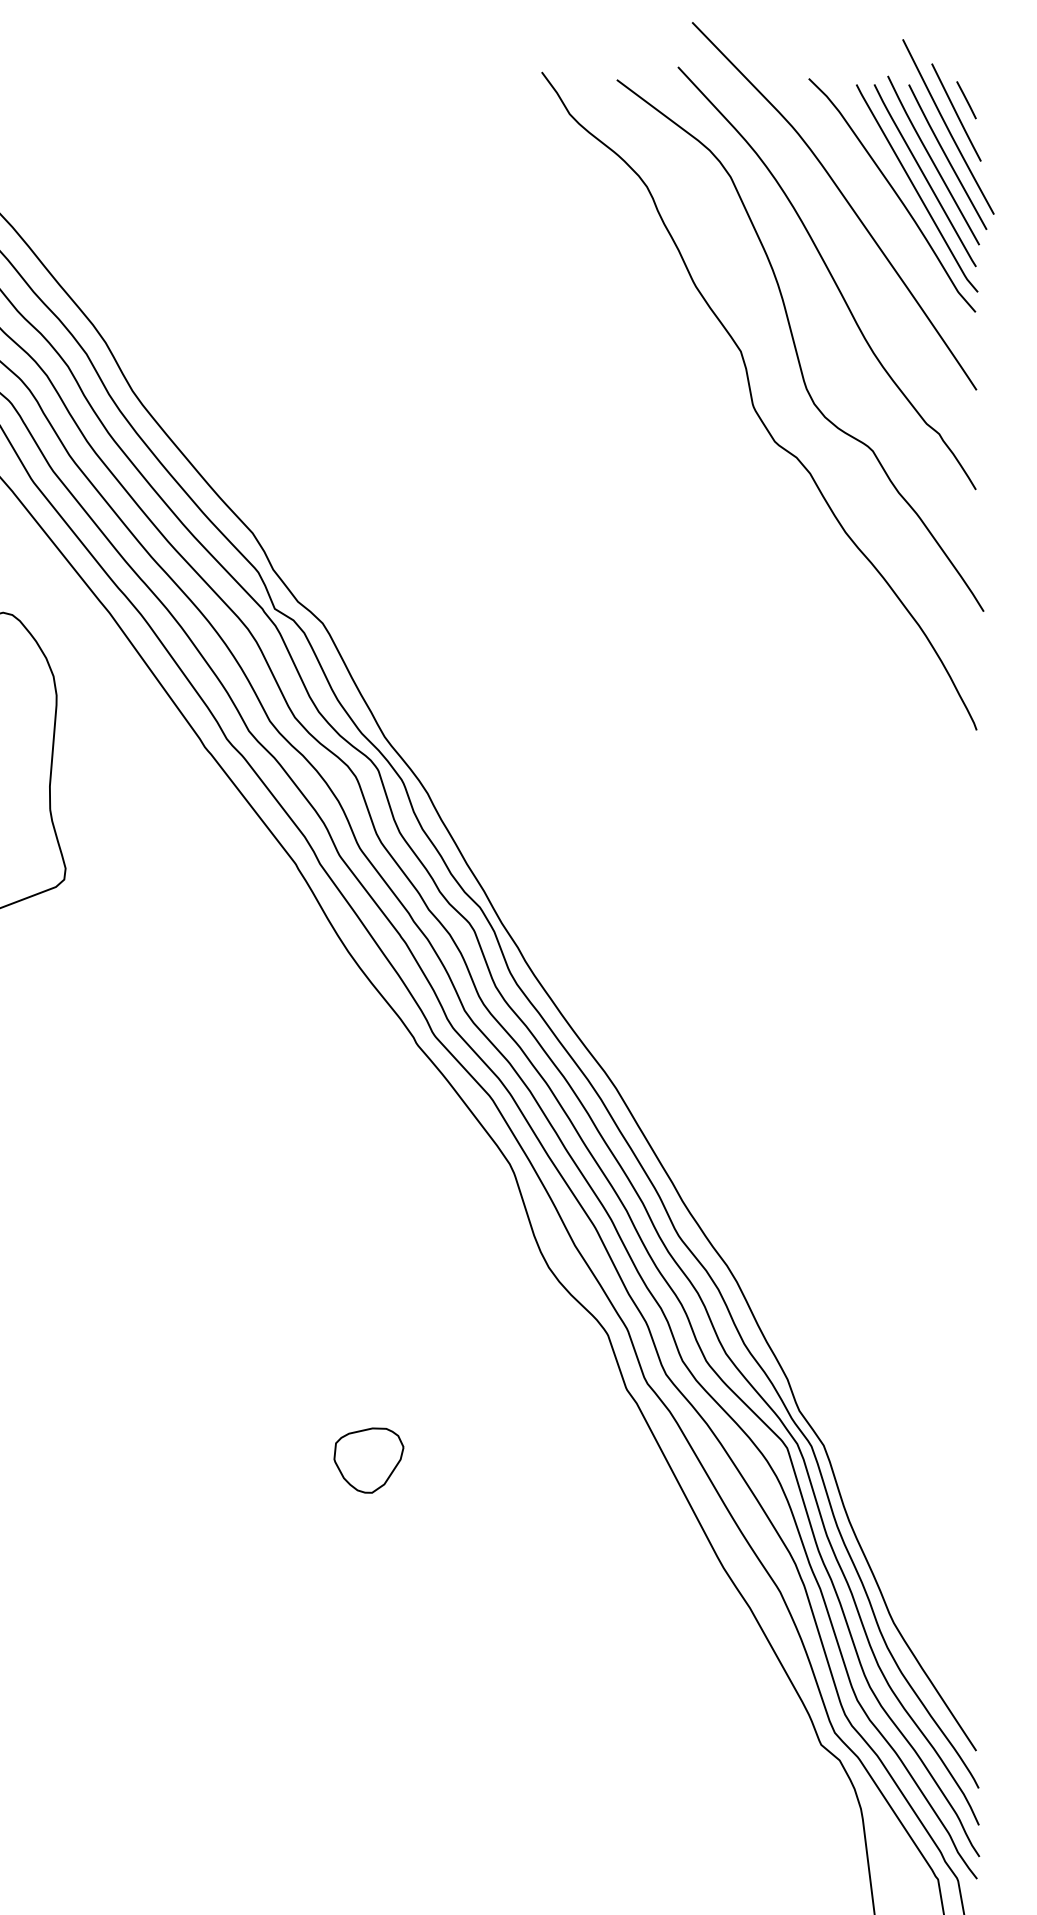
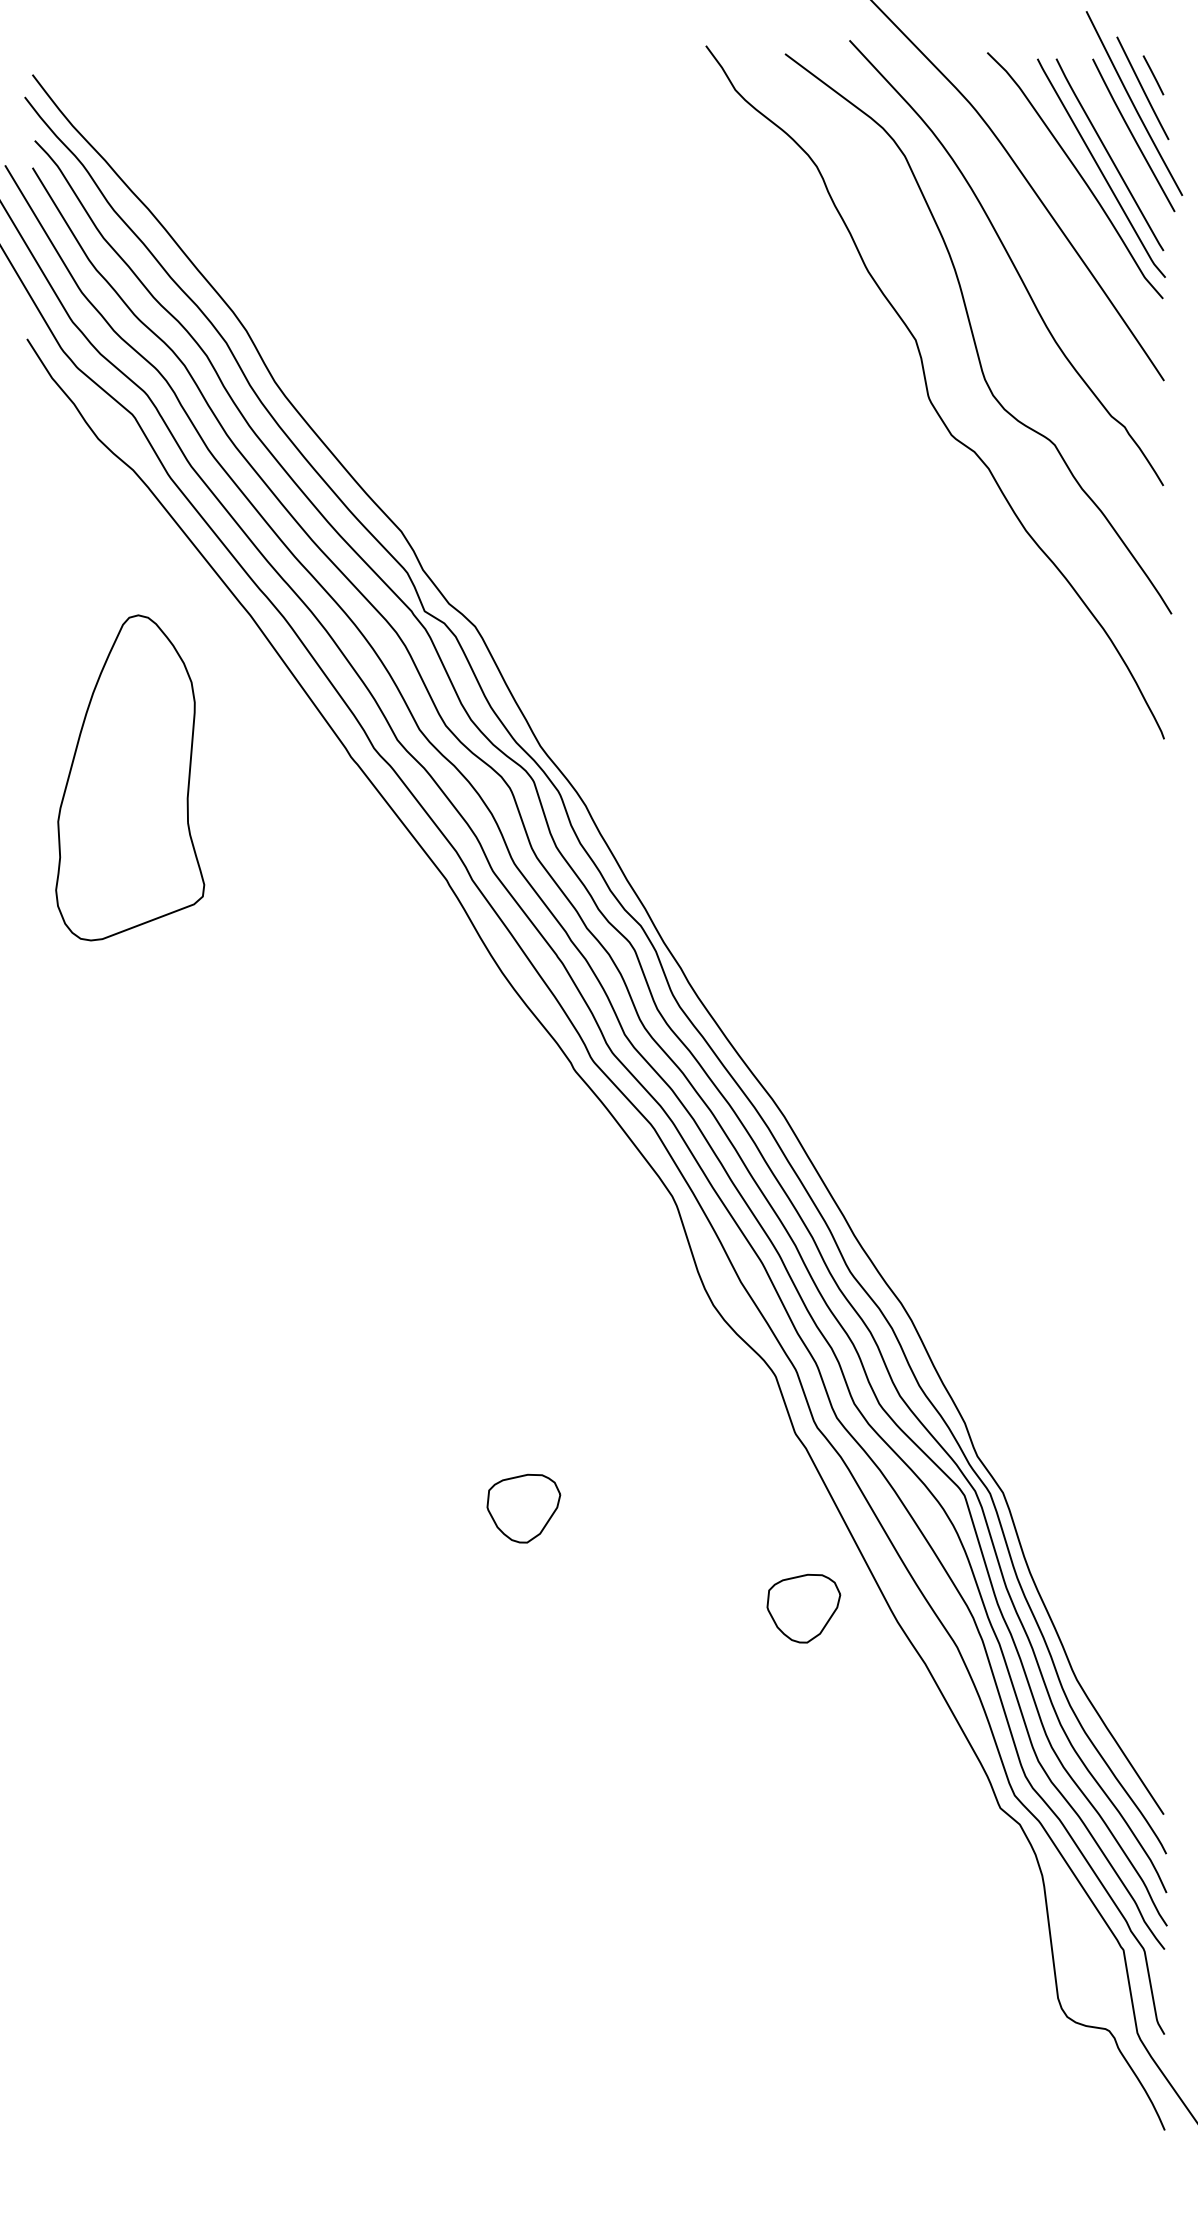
curve: (933, 160) -> (1118, 138), removed
part: (634, 1555) -> (803, 1608), added

